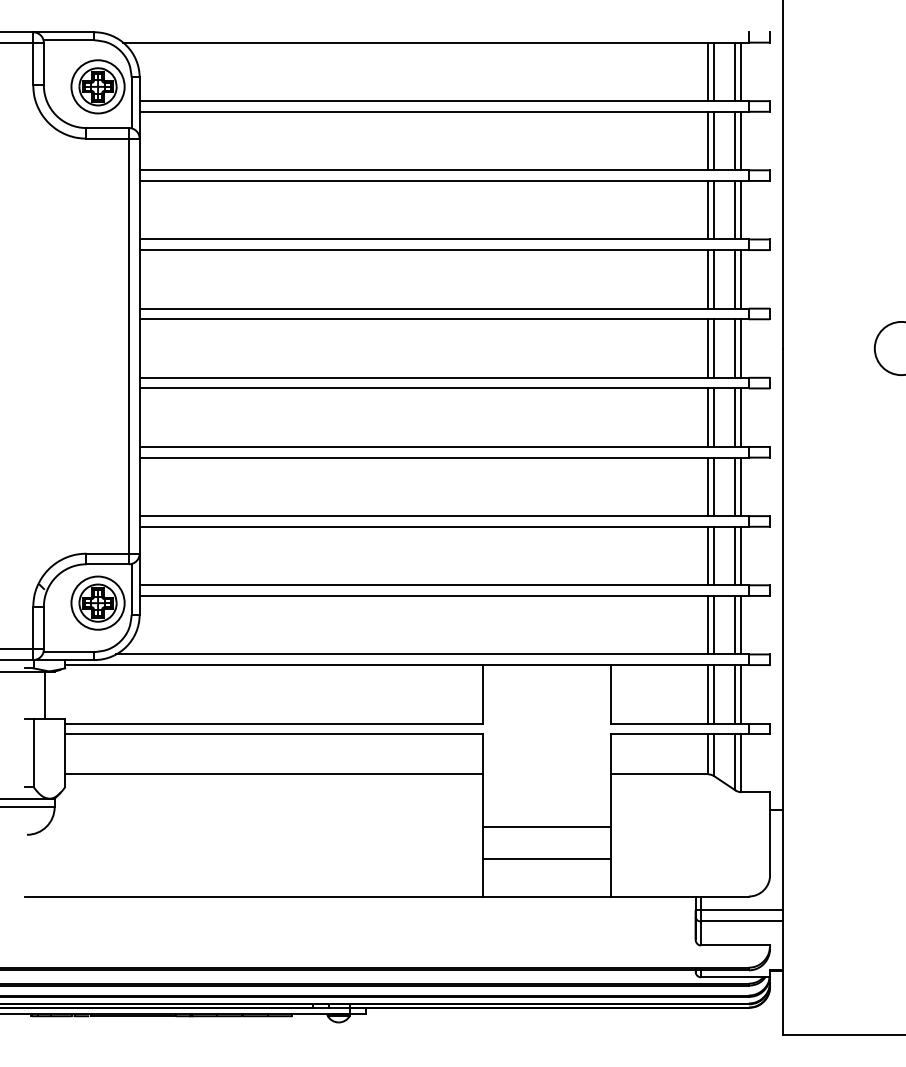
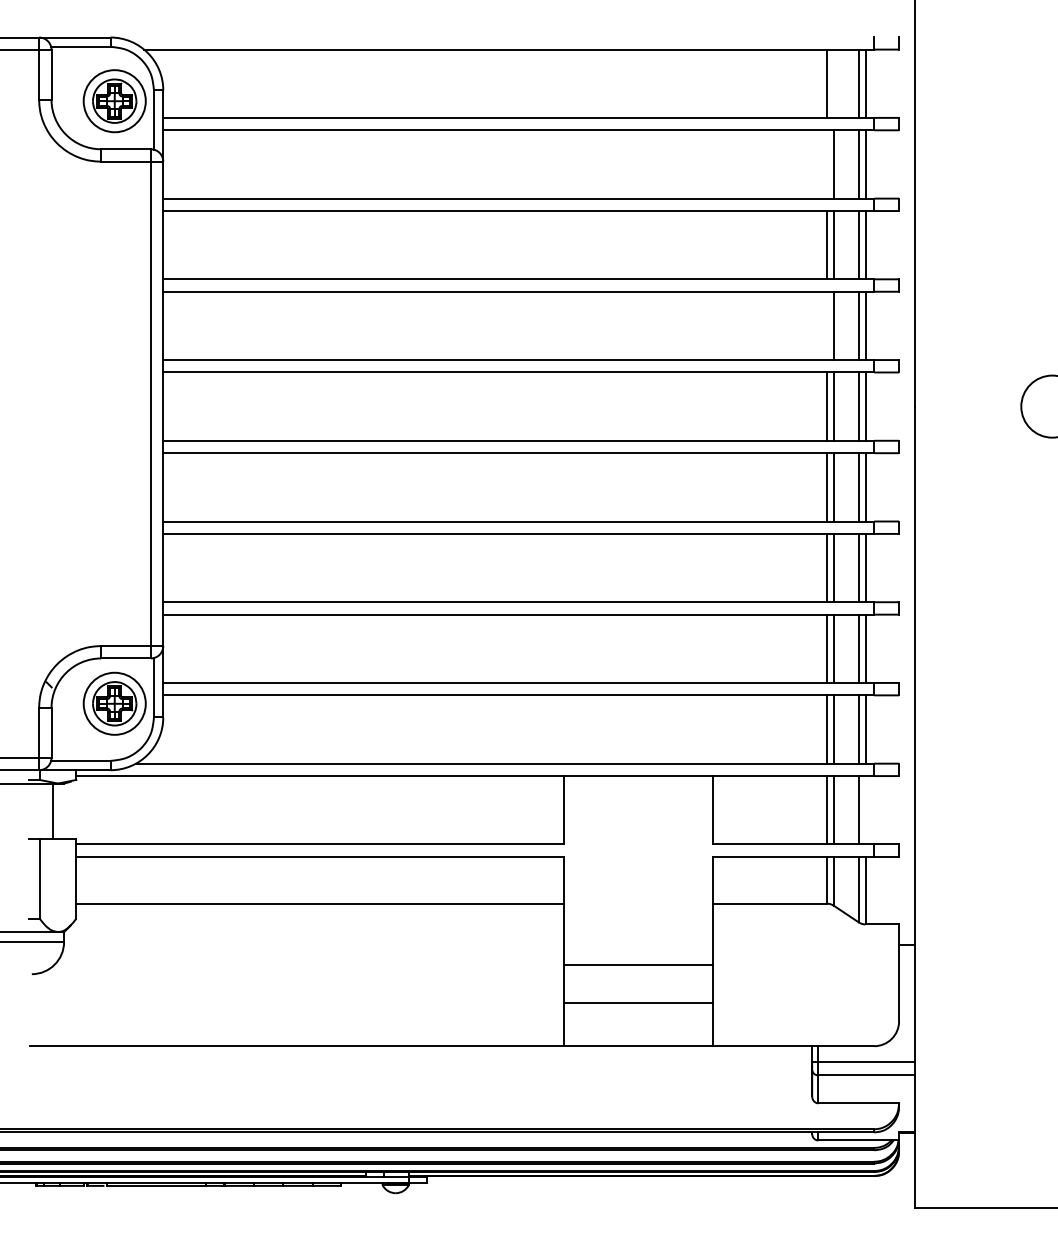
line: (714, 71) -> (834, 83), removed
line: (708, 141) -> (827, 164), removed
line: (708, 279) -> (827, 325), removed
line: (741, 694) -> (865, 810), removed

